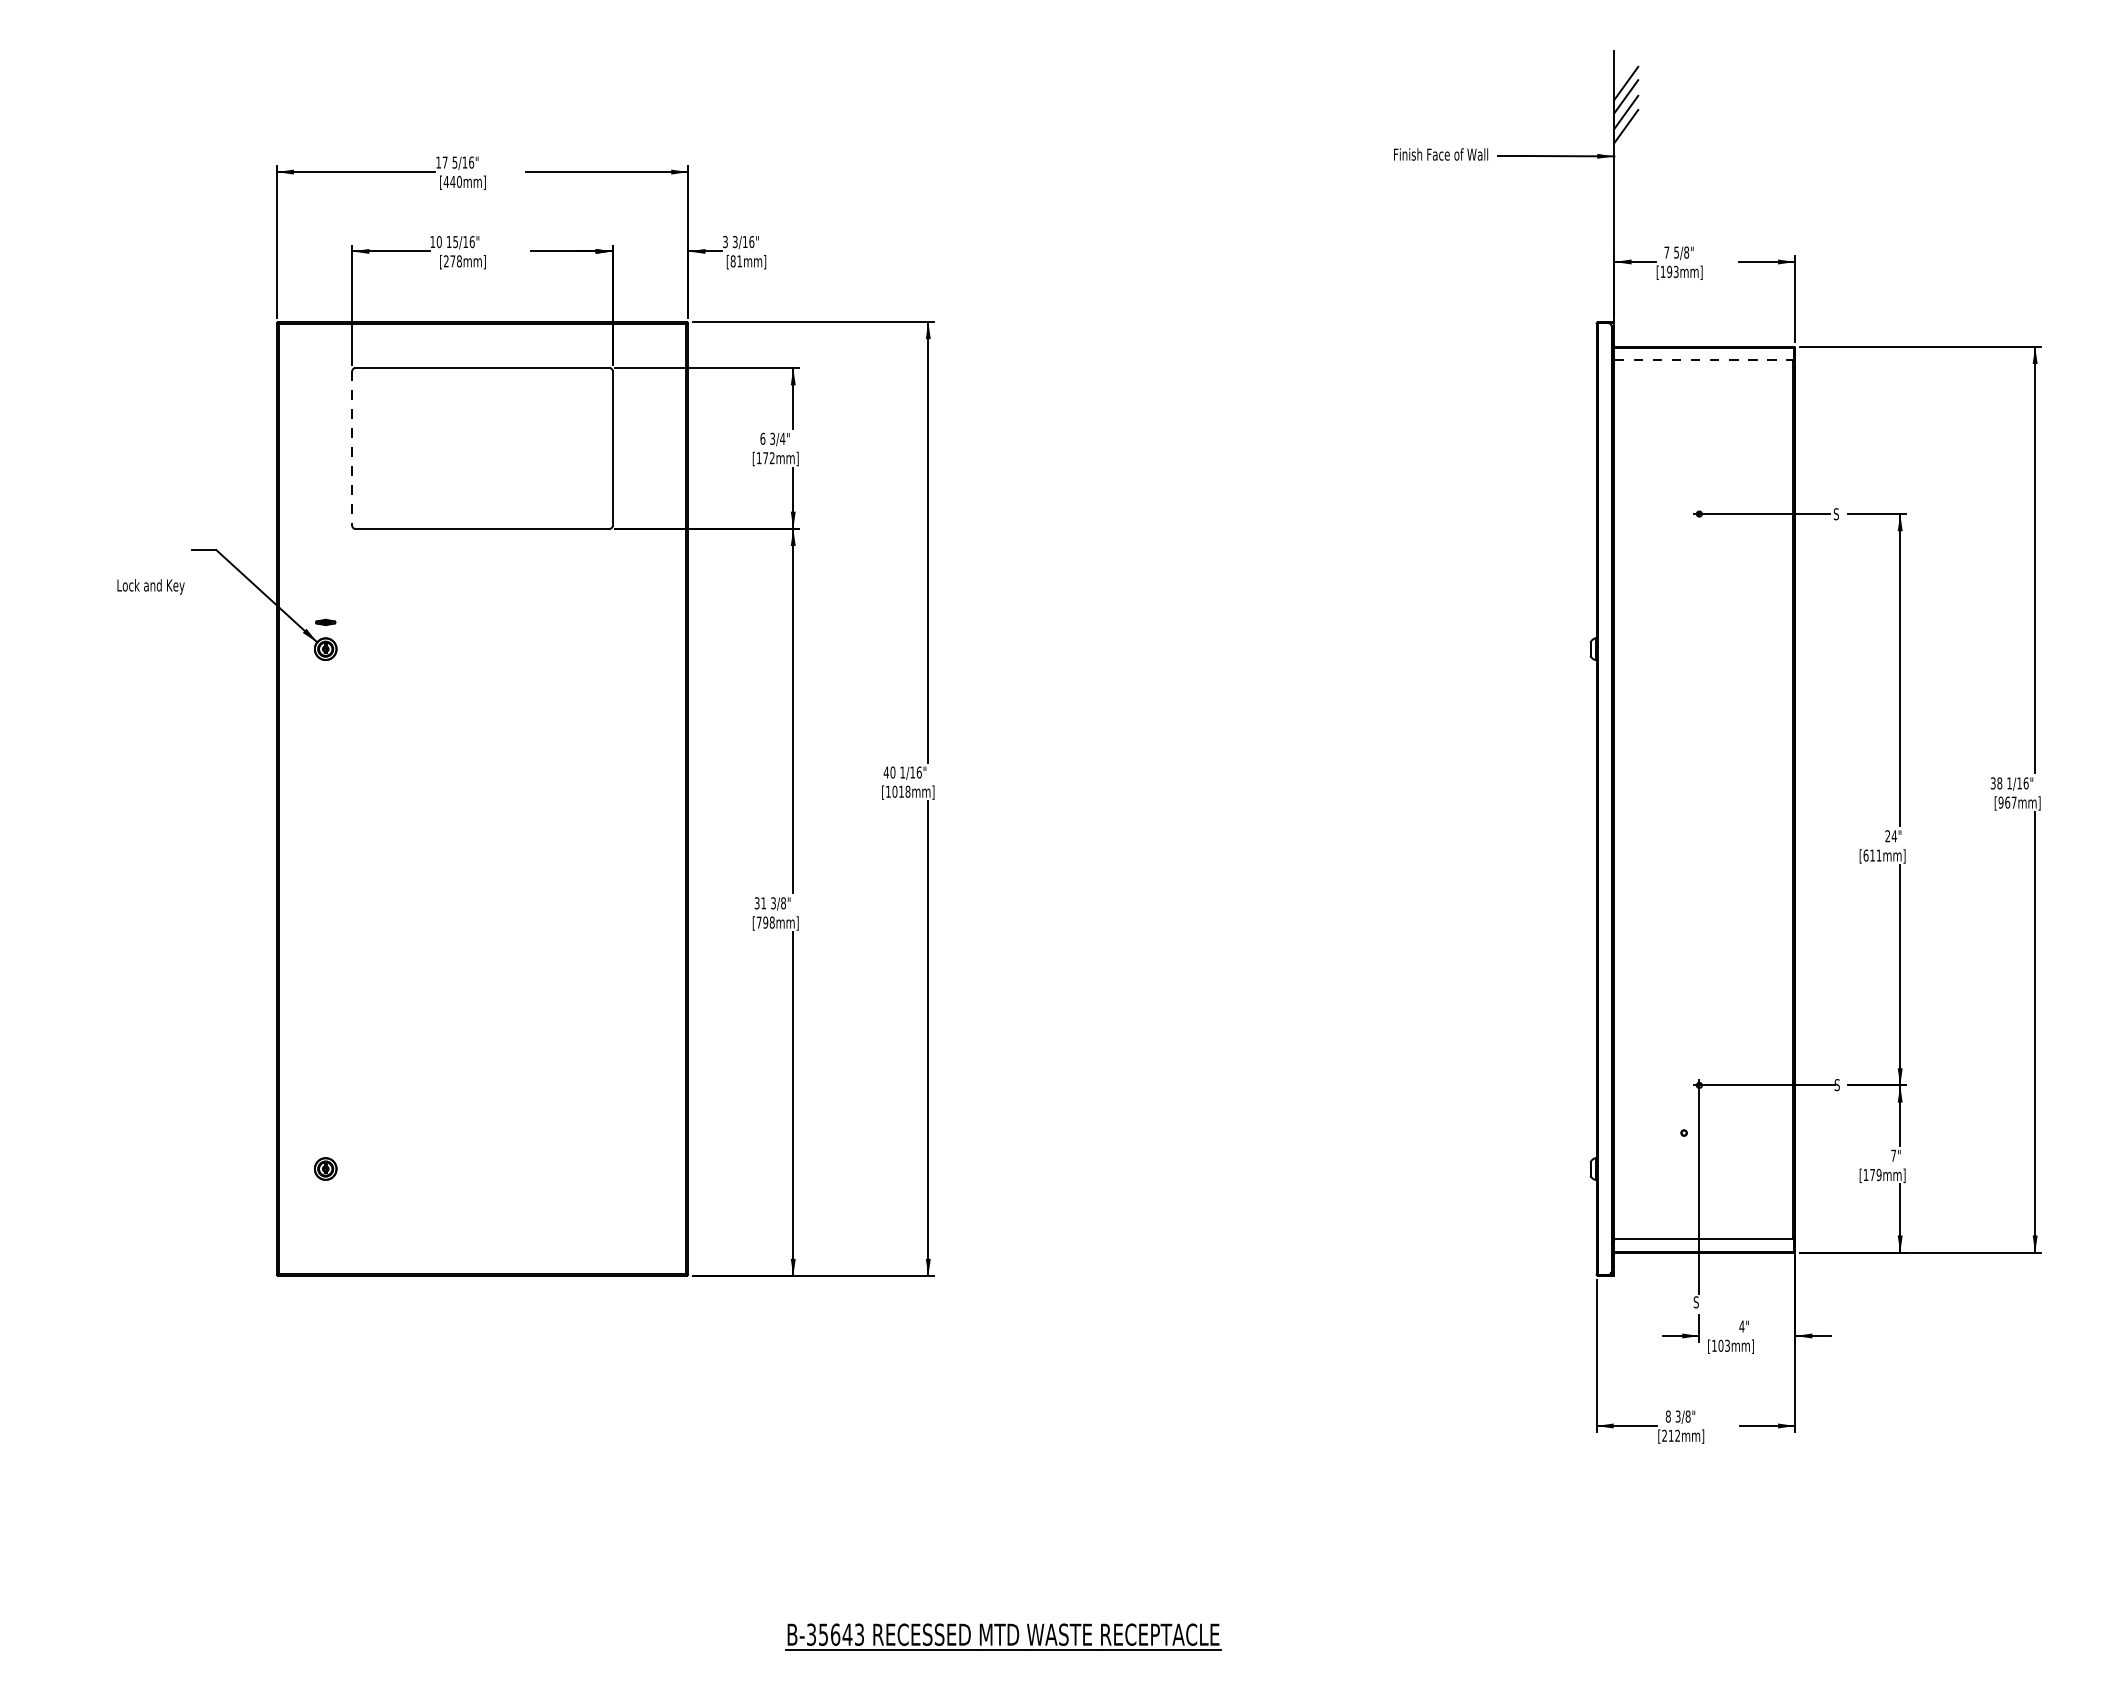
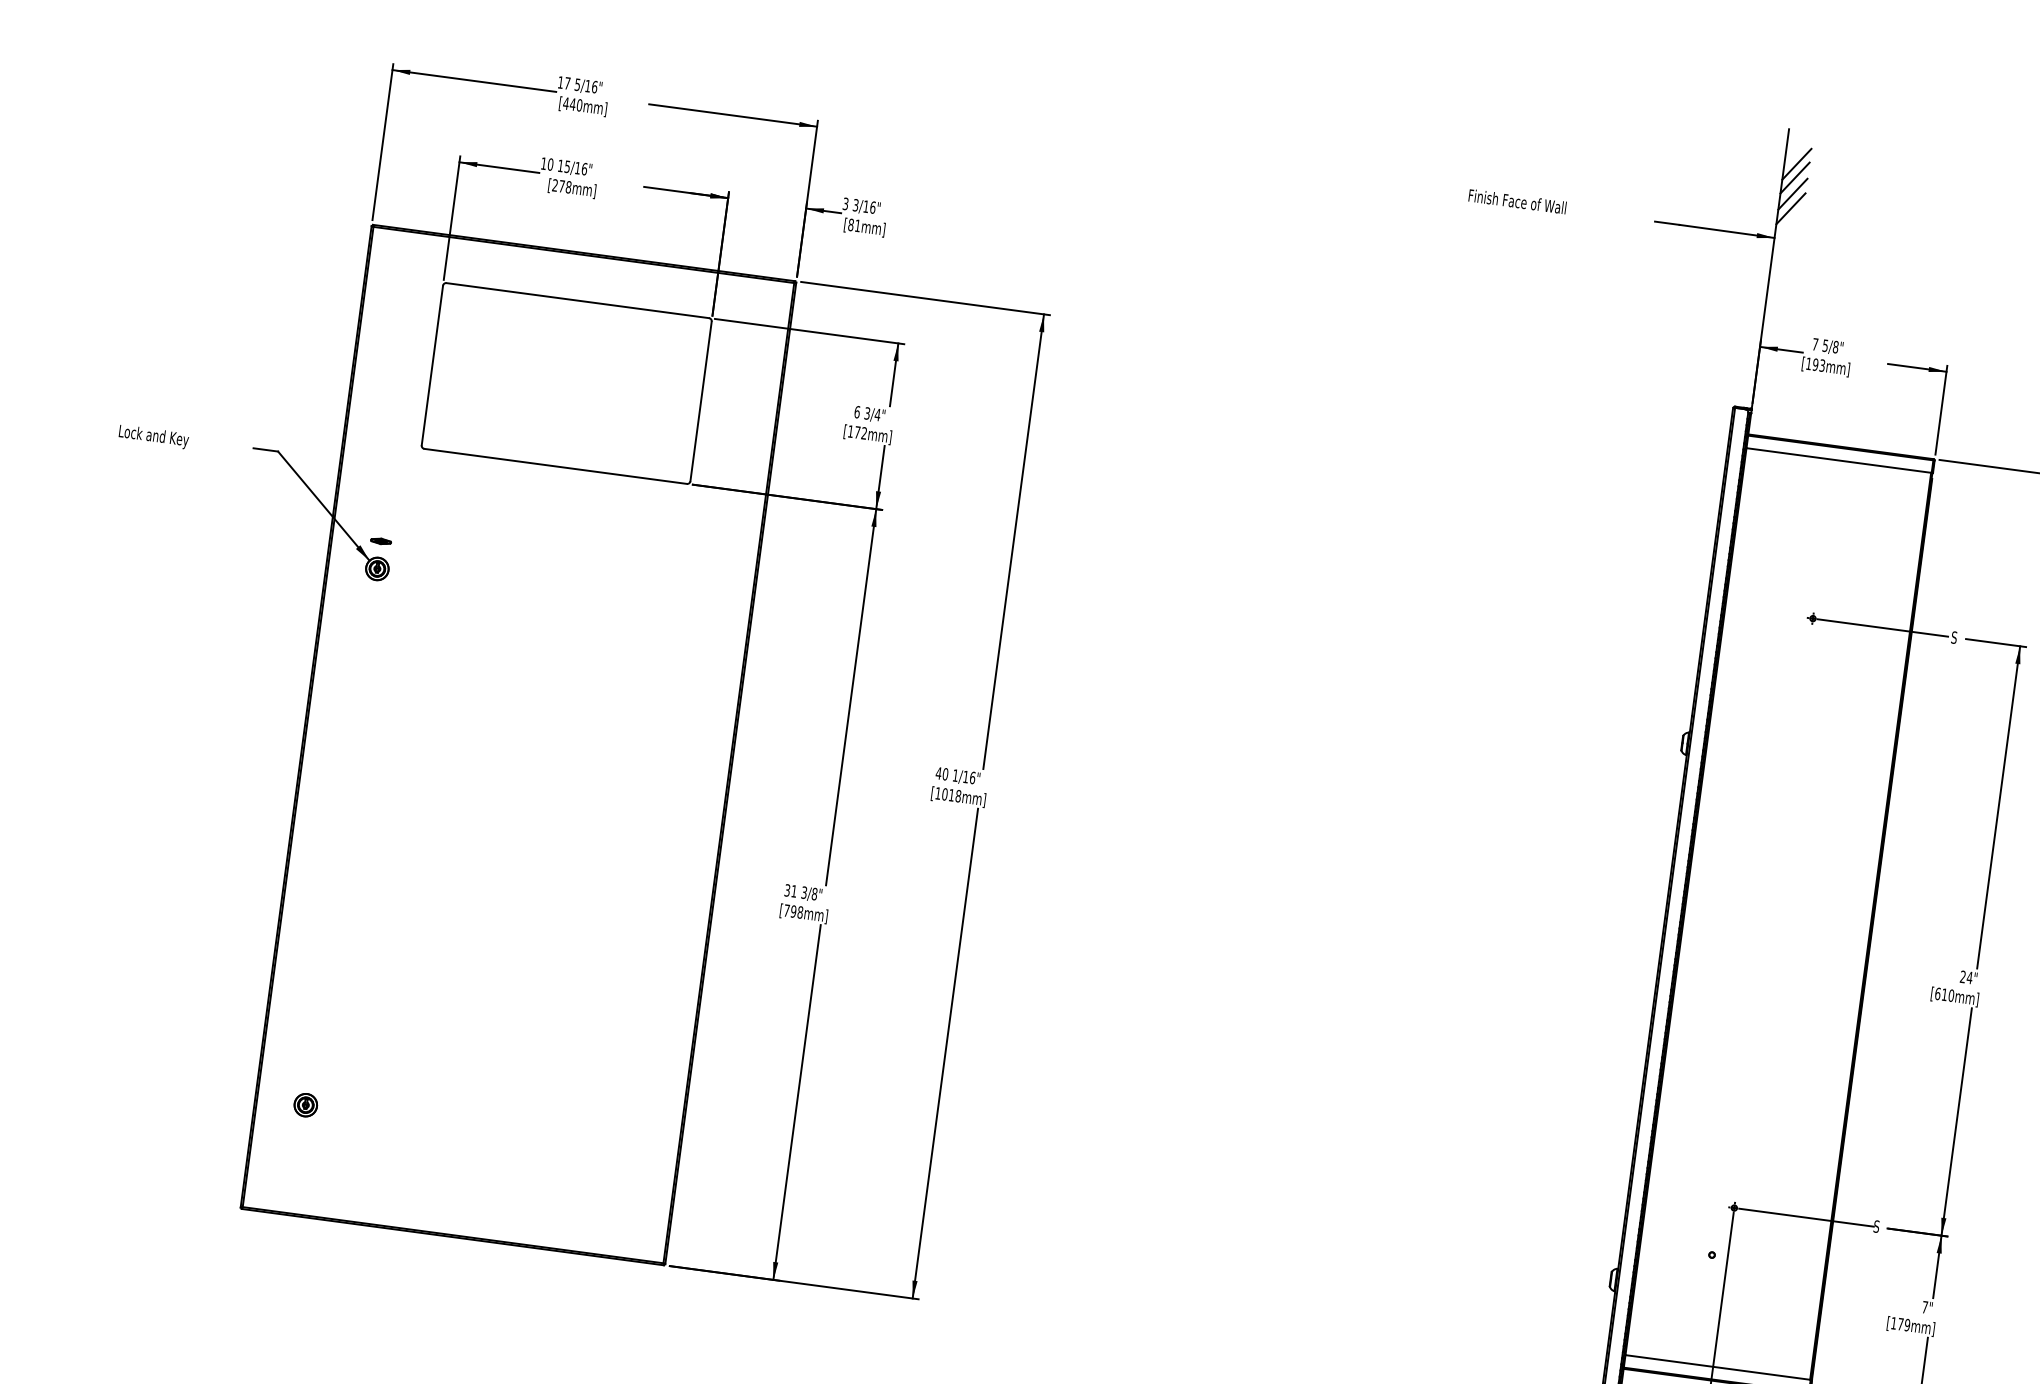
text: (1441, 154) -> (1518, 201), moved
line: (1704, 360) -> (1839, 460), dashed -> solid
line: (352, 449) -> (432, 366), dashed -> solid
text: (150, 586) -> (153, 436), moved
text: (1878, 855) -> (1950, 995), [611mm] -> [610mm]

